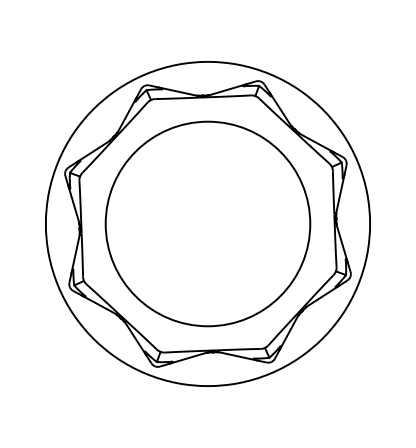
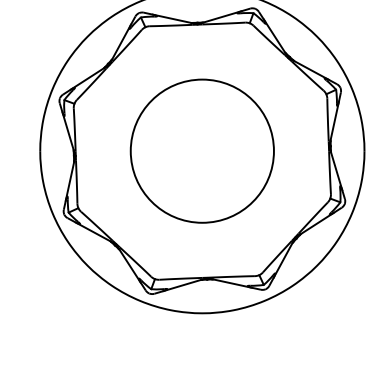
circle: (207, 223) -> (201, 150), size x0.7

